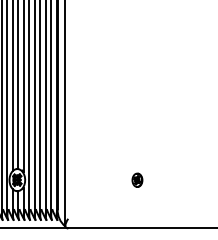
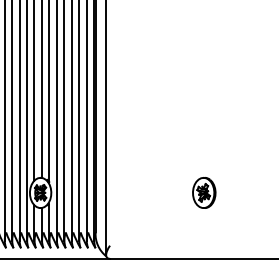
part: (137, 180) -> (204, 193), size x1.67

